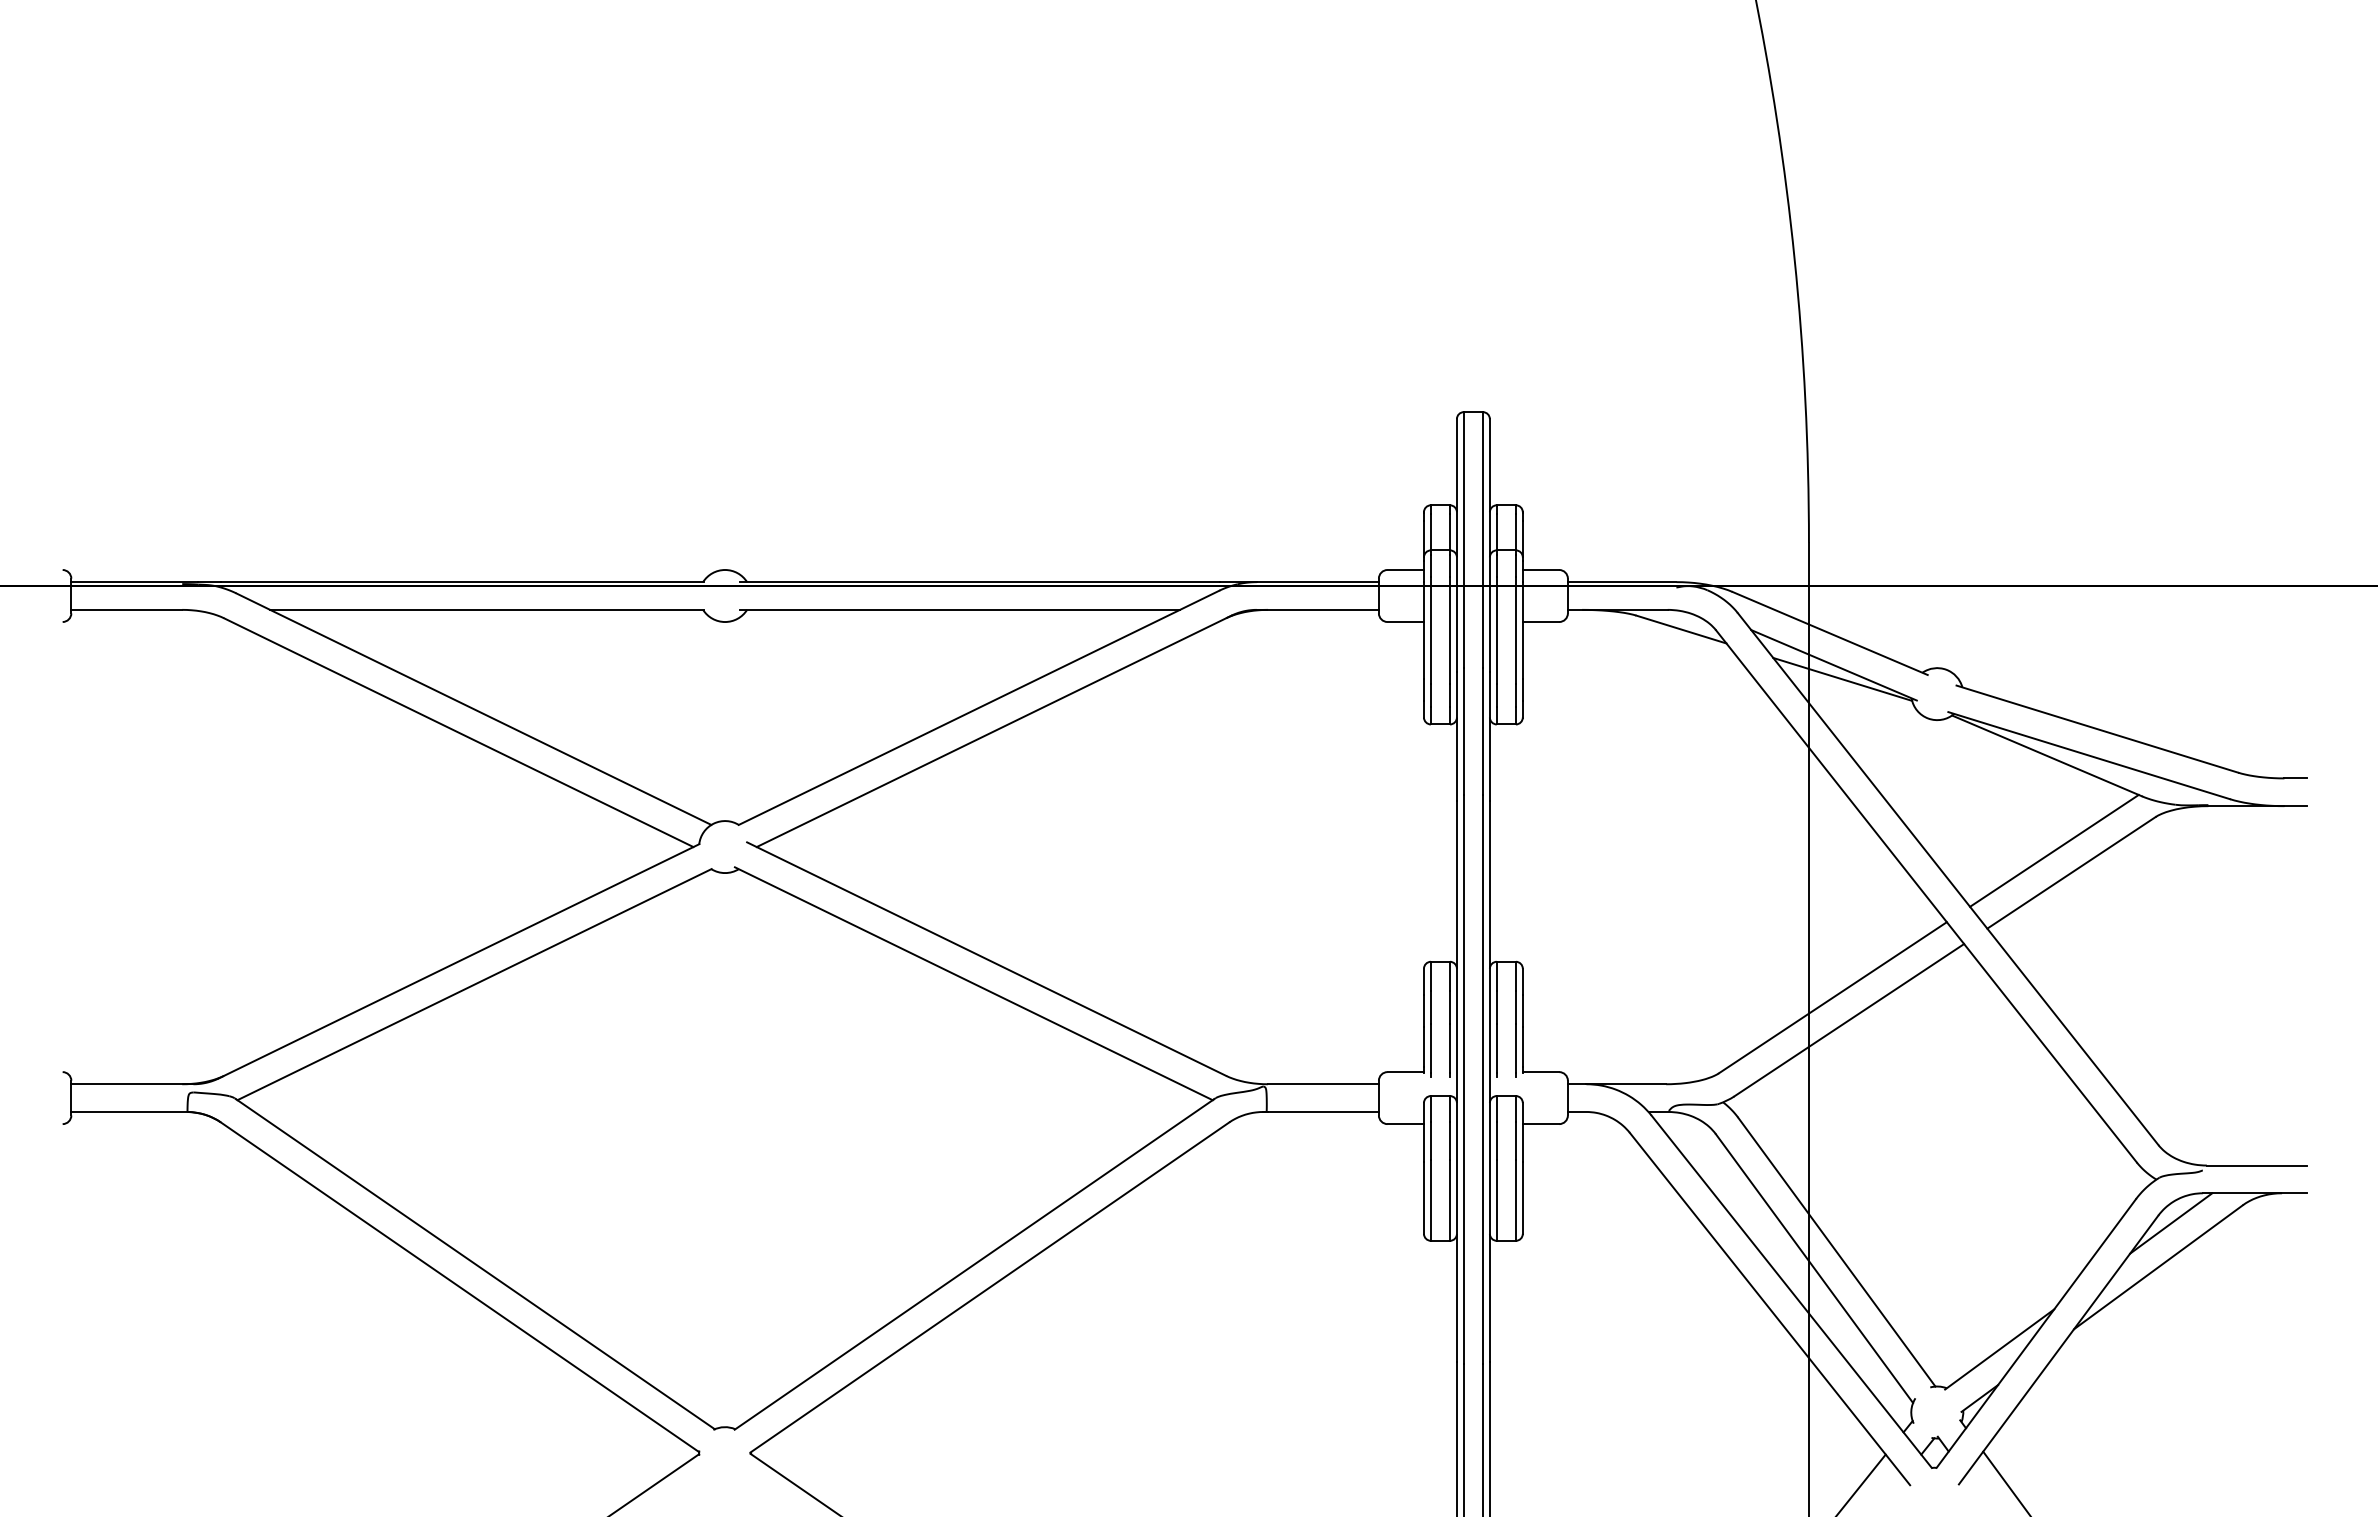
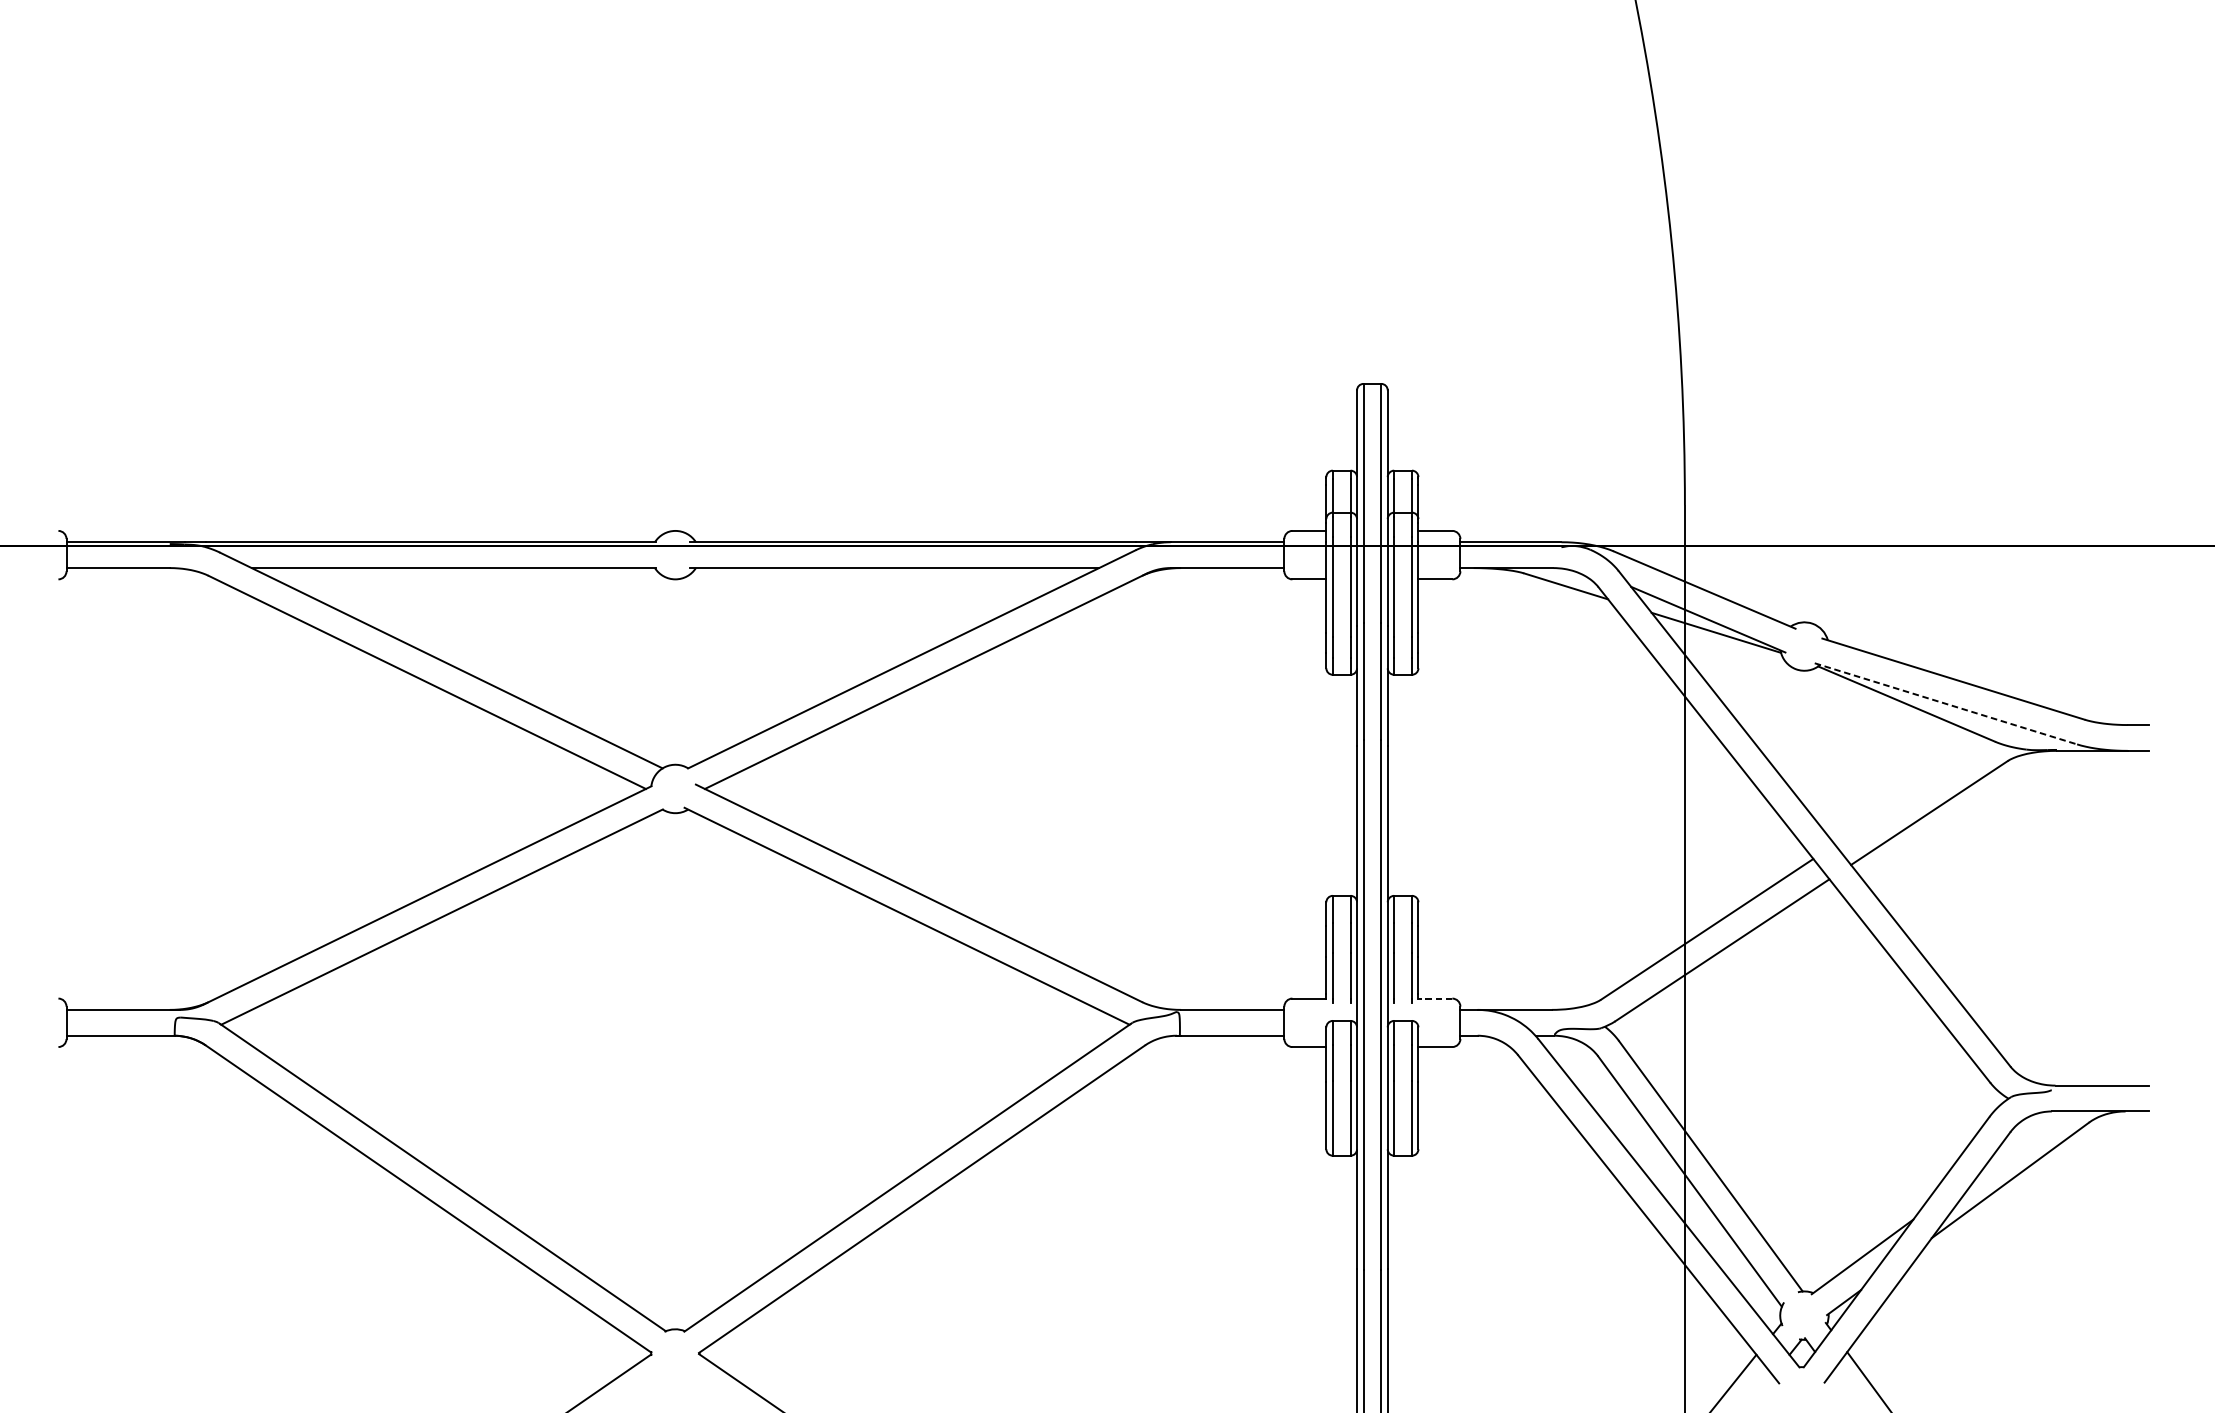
line: (2089, 755) -> (1946, 703), solid -> dashed
line: (2054, 850) -> (1913, 792), removed
line: (1540, 1072) -> (1434, 998), solid -> dashed
line: (2171, 1223) -> (2022, 1139), removed

